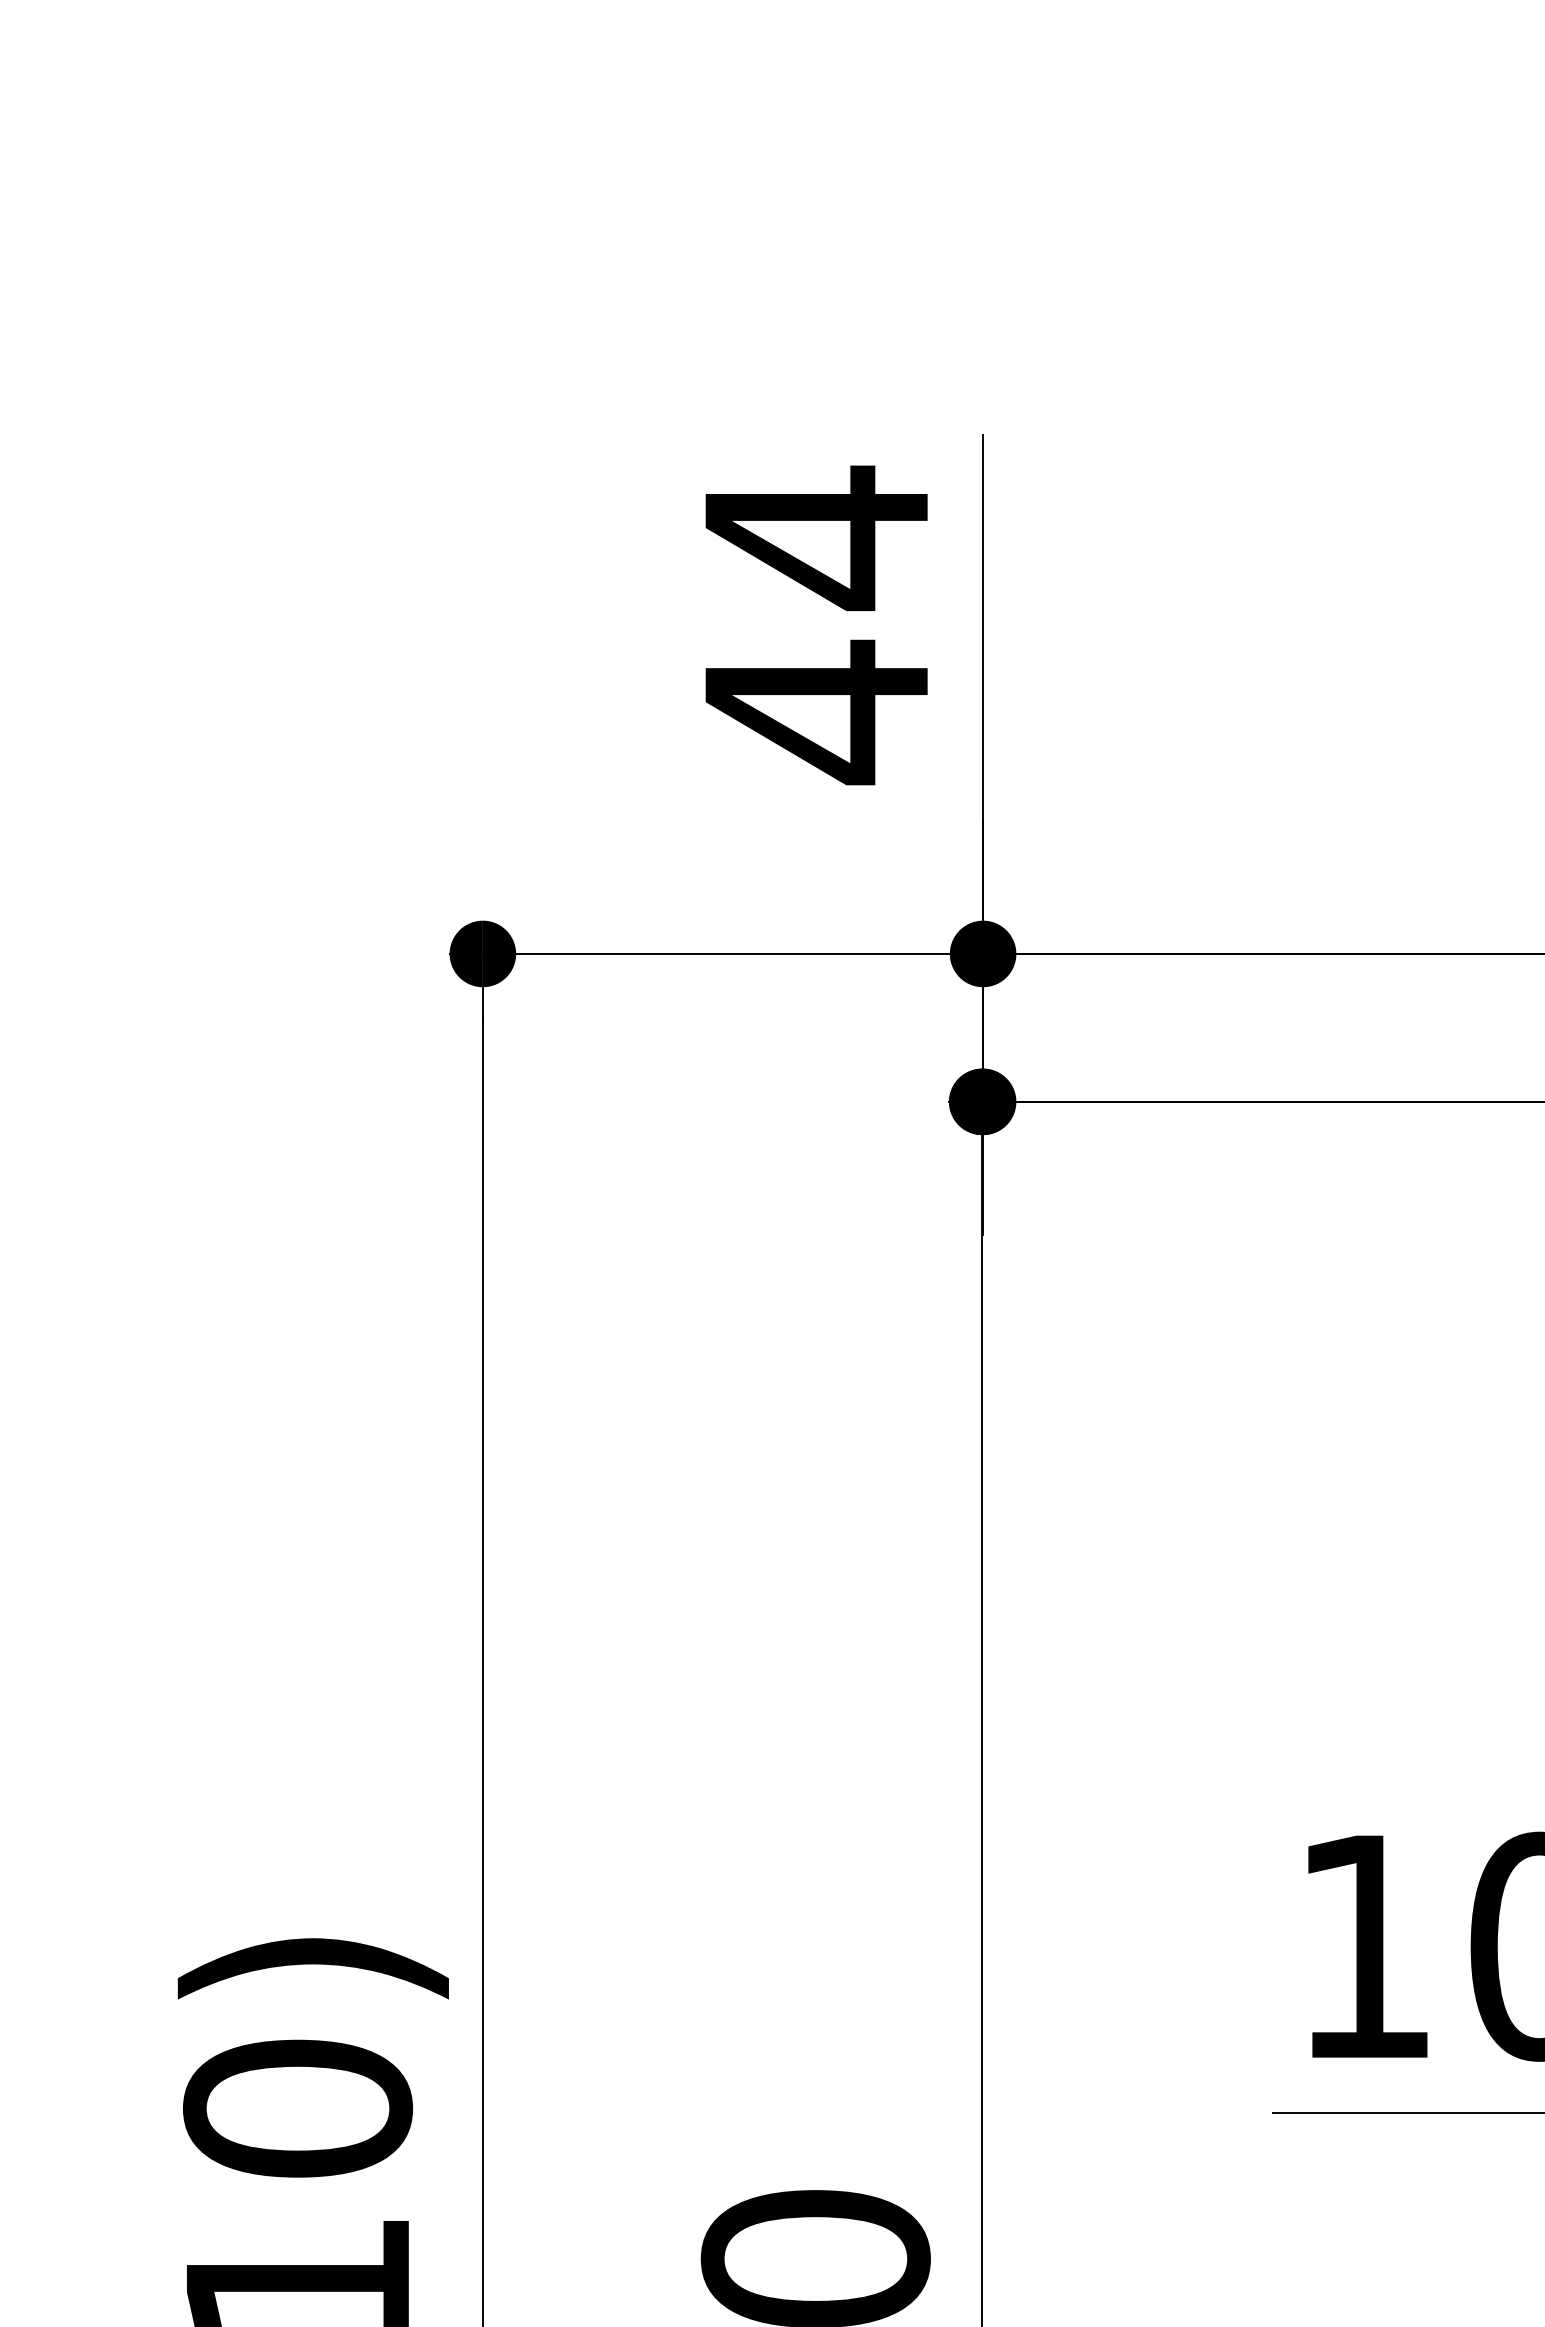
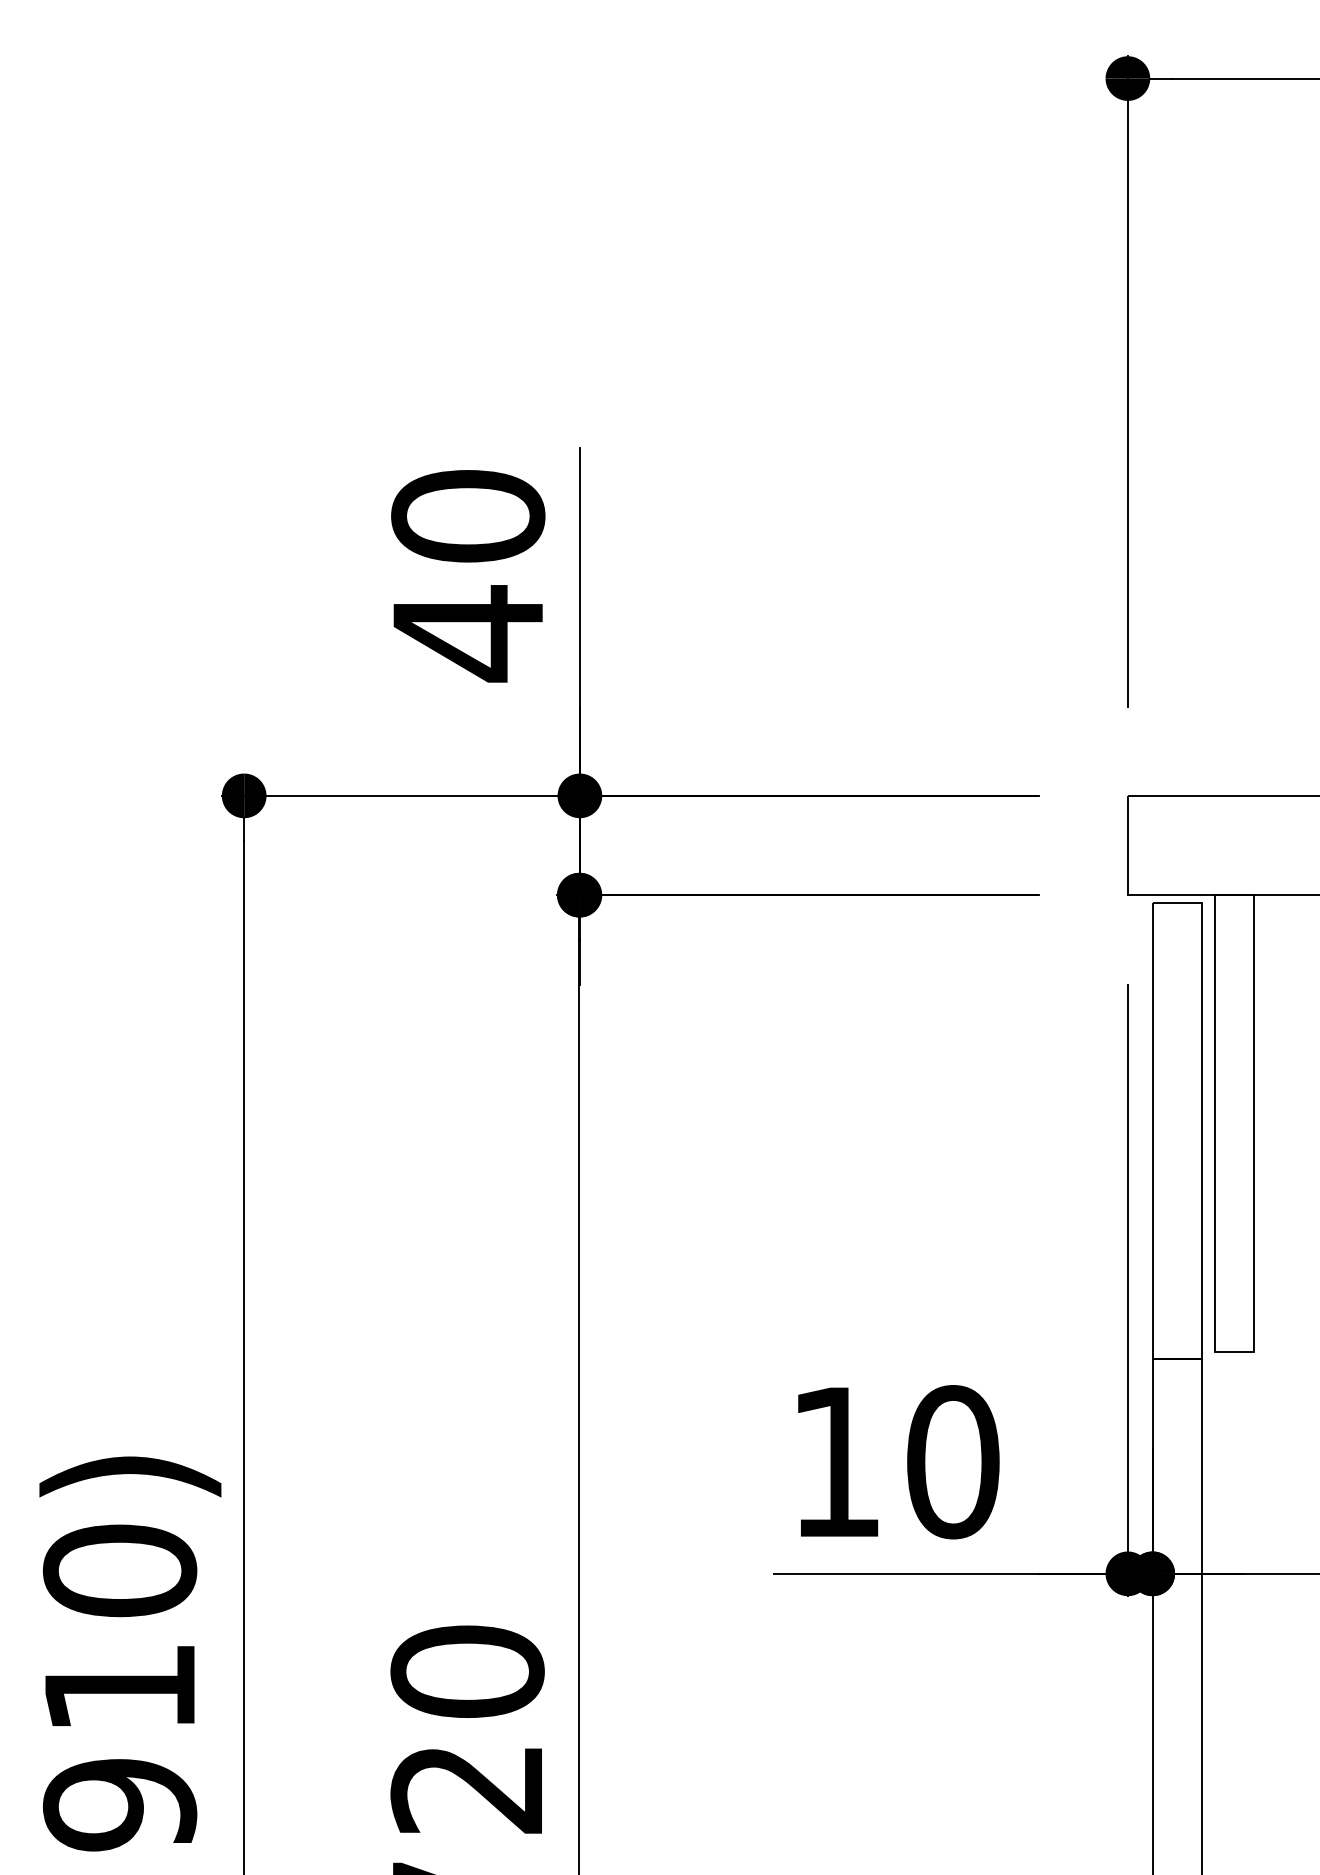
text: (817, 537) -> (468, 516), 44 -> 40

